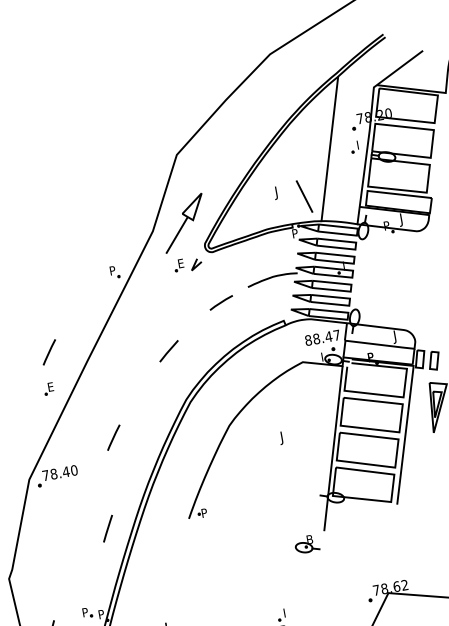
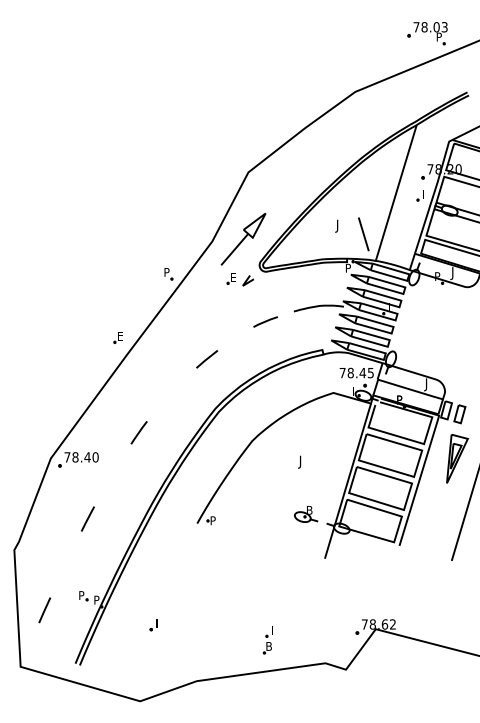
text: (322, 337) -> (356, 372), 88.47 -> 78.45
line: (48, 352) -> (91, 339), removed
part: (48, 388) -> (117, 337), moved
line: (107, 528) -> (87, 518), moved
part: (306, 544) -> (305, 514), moved

